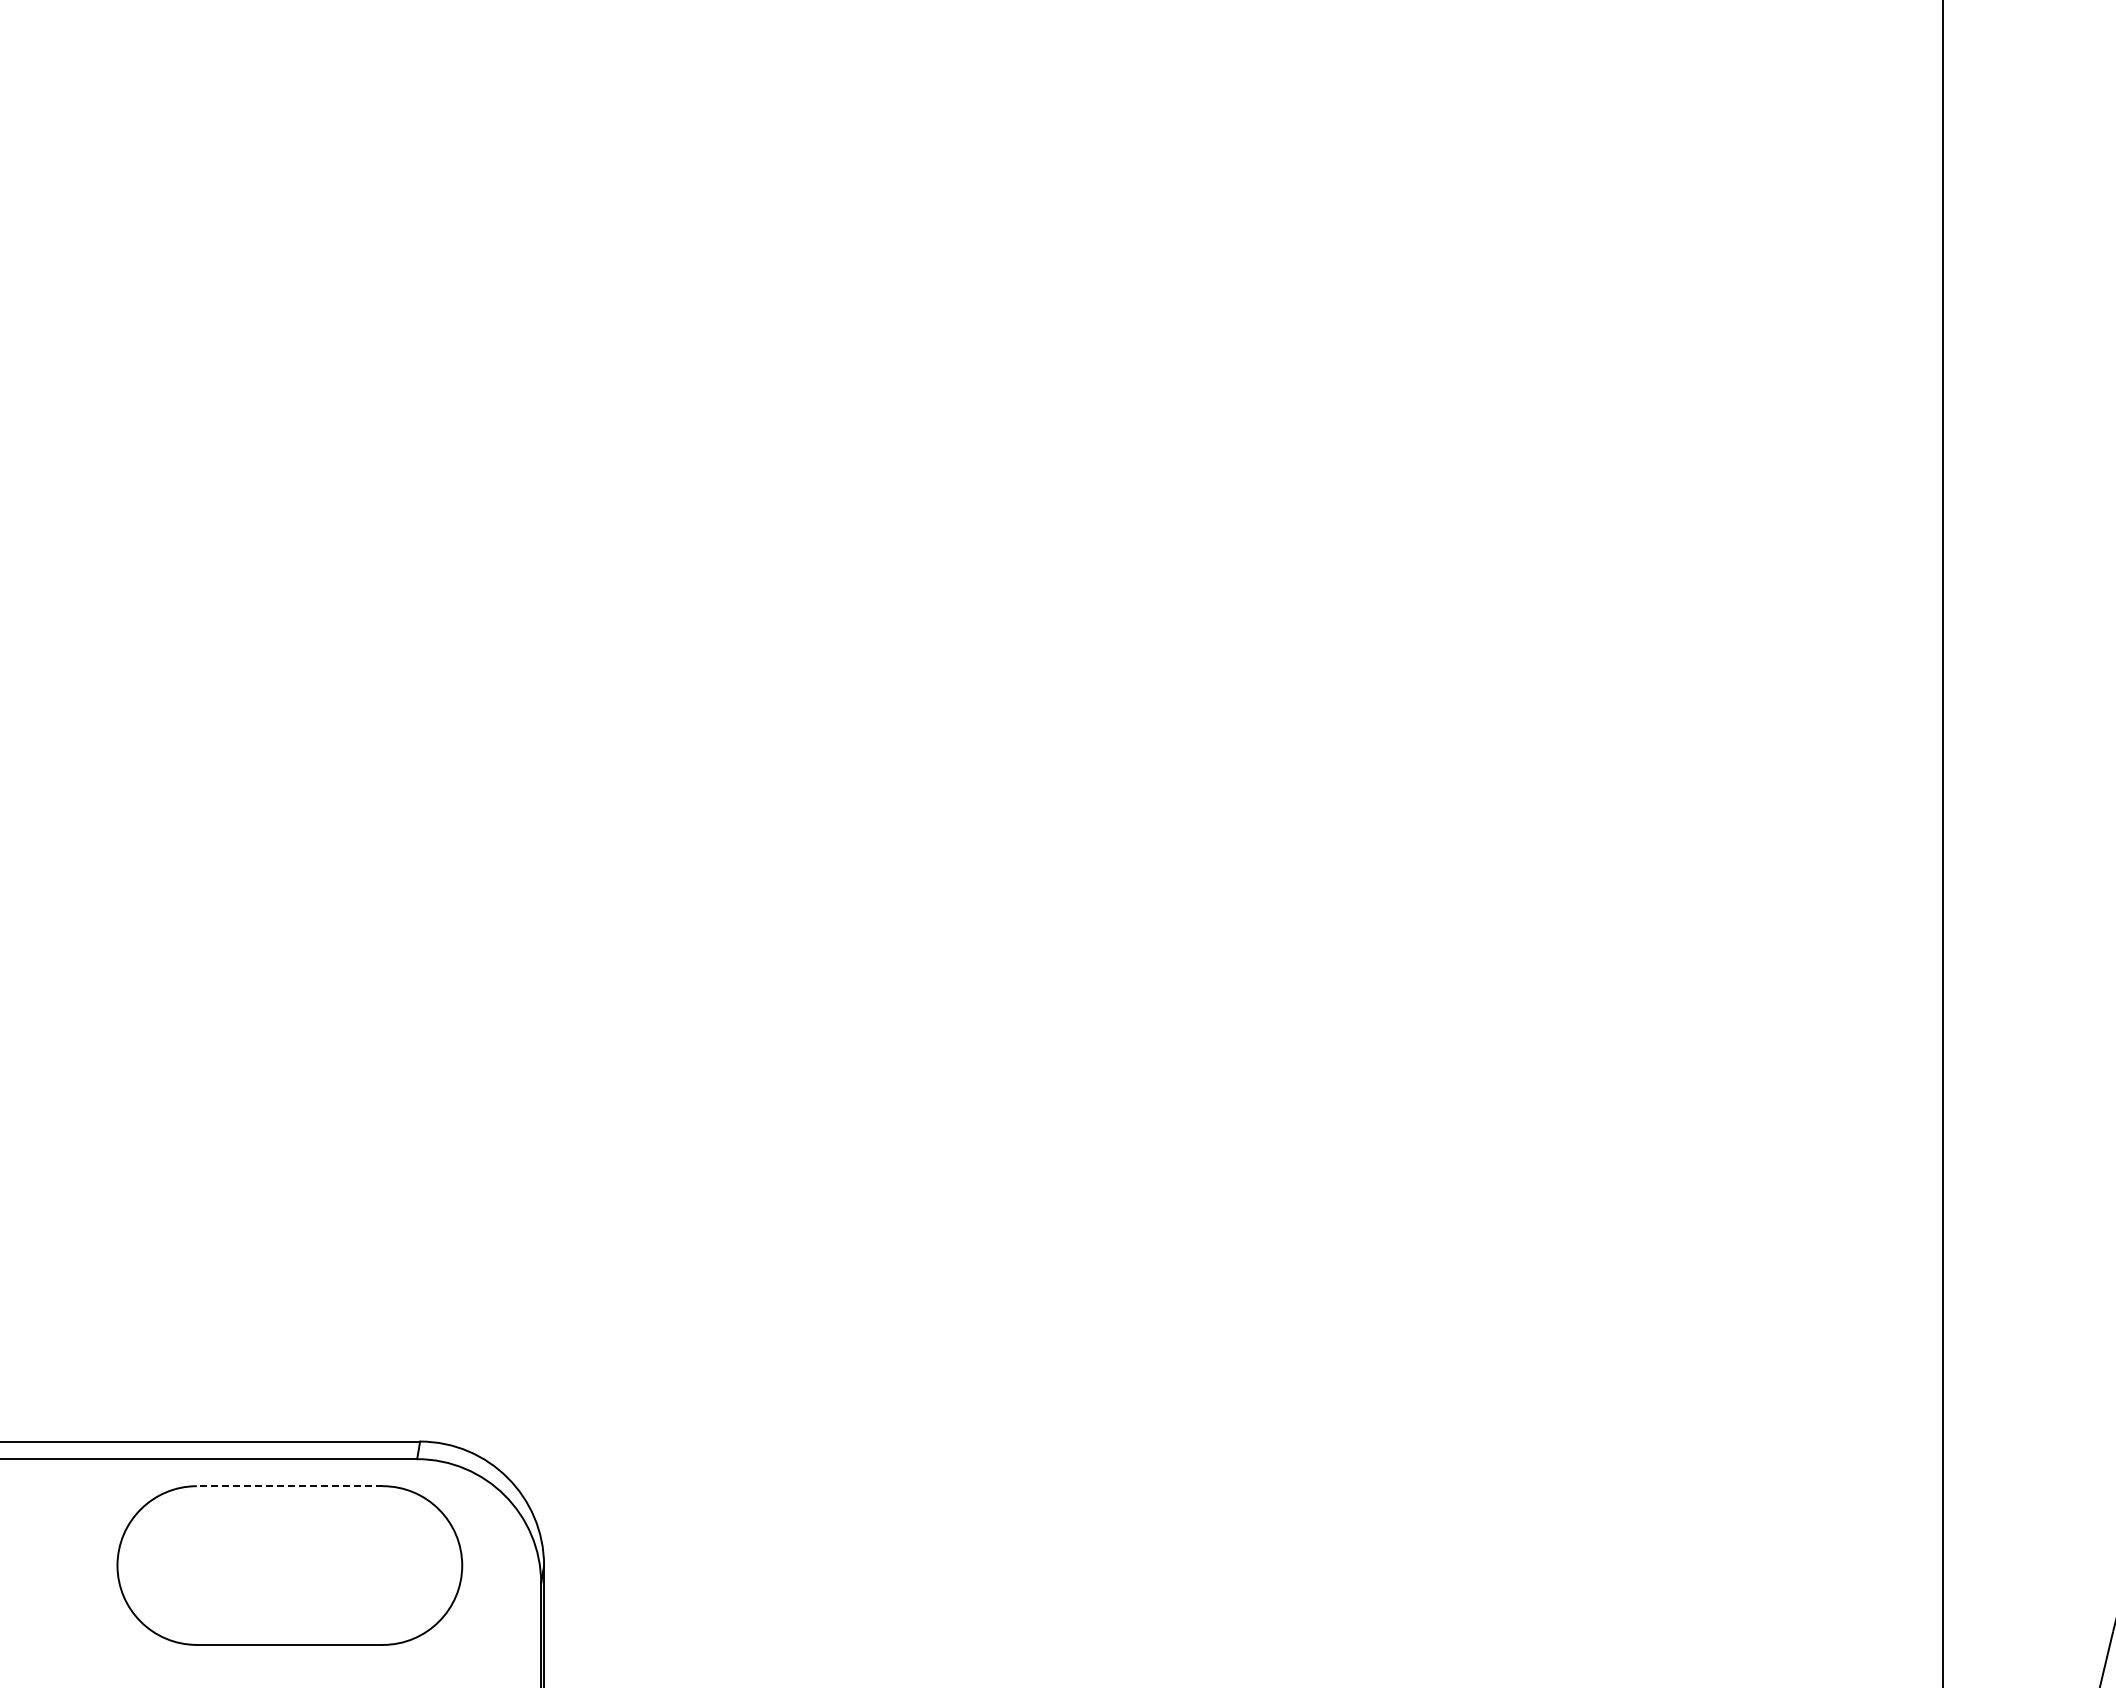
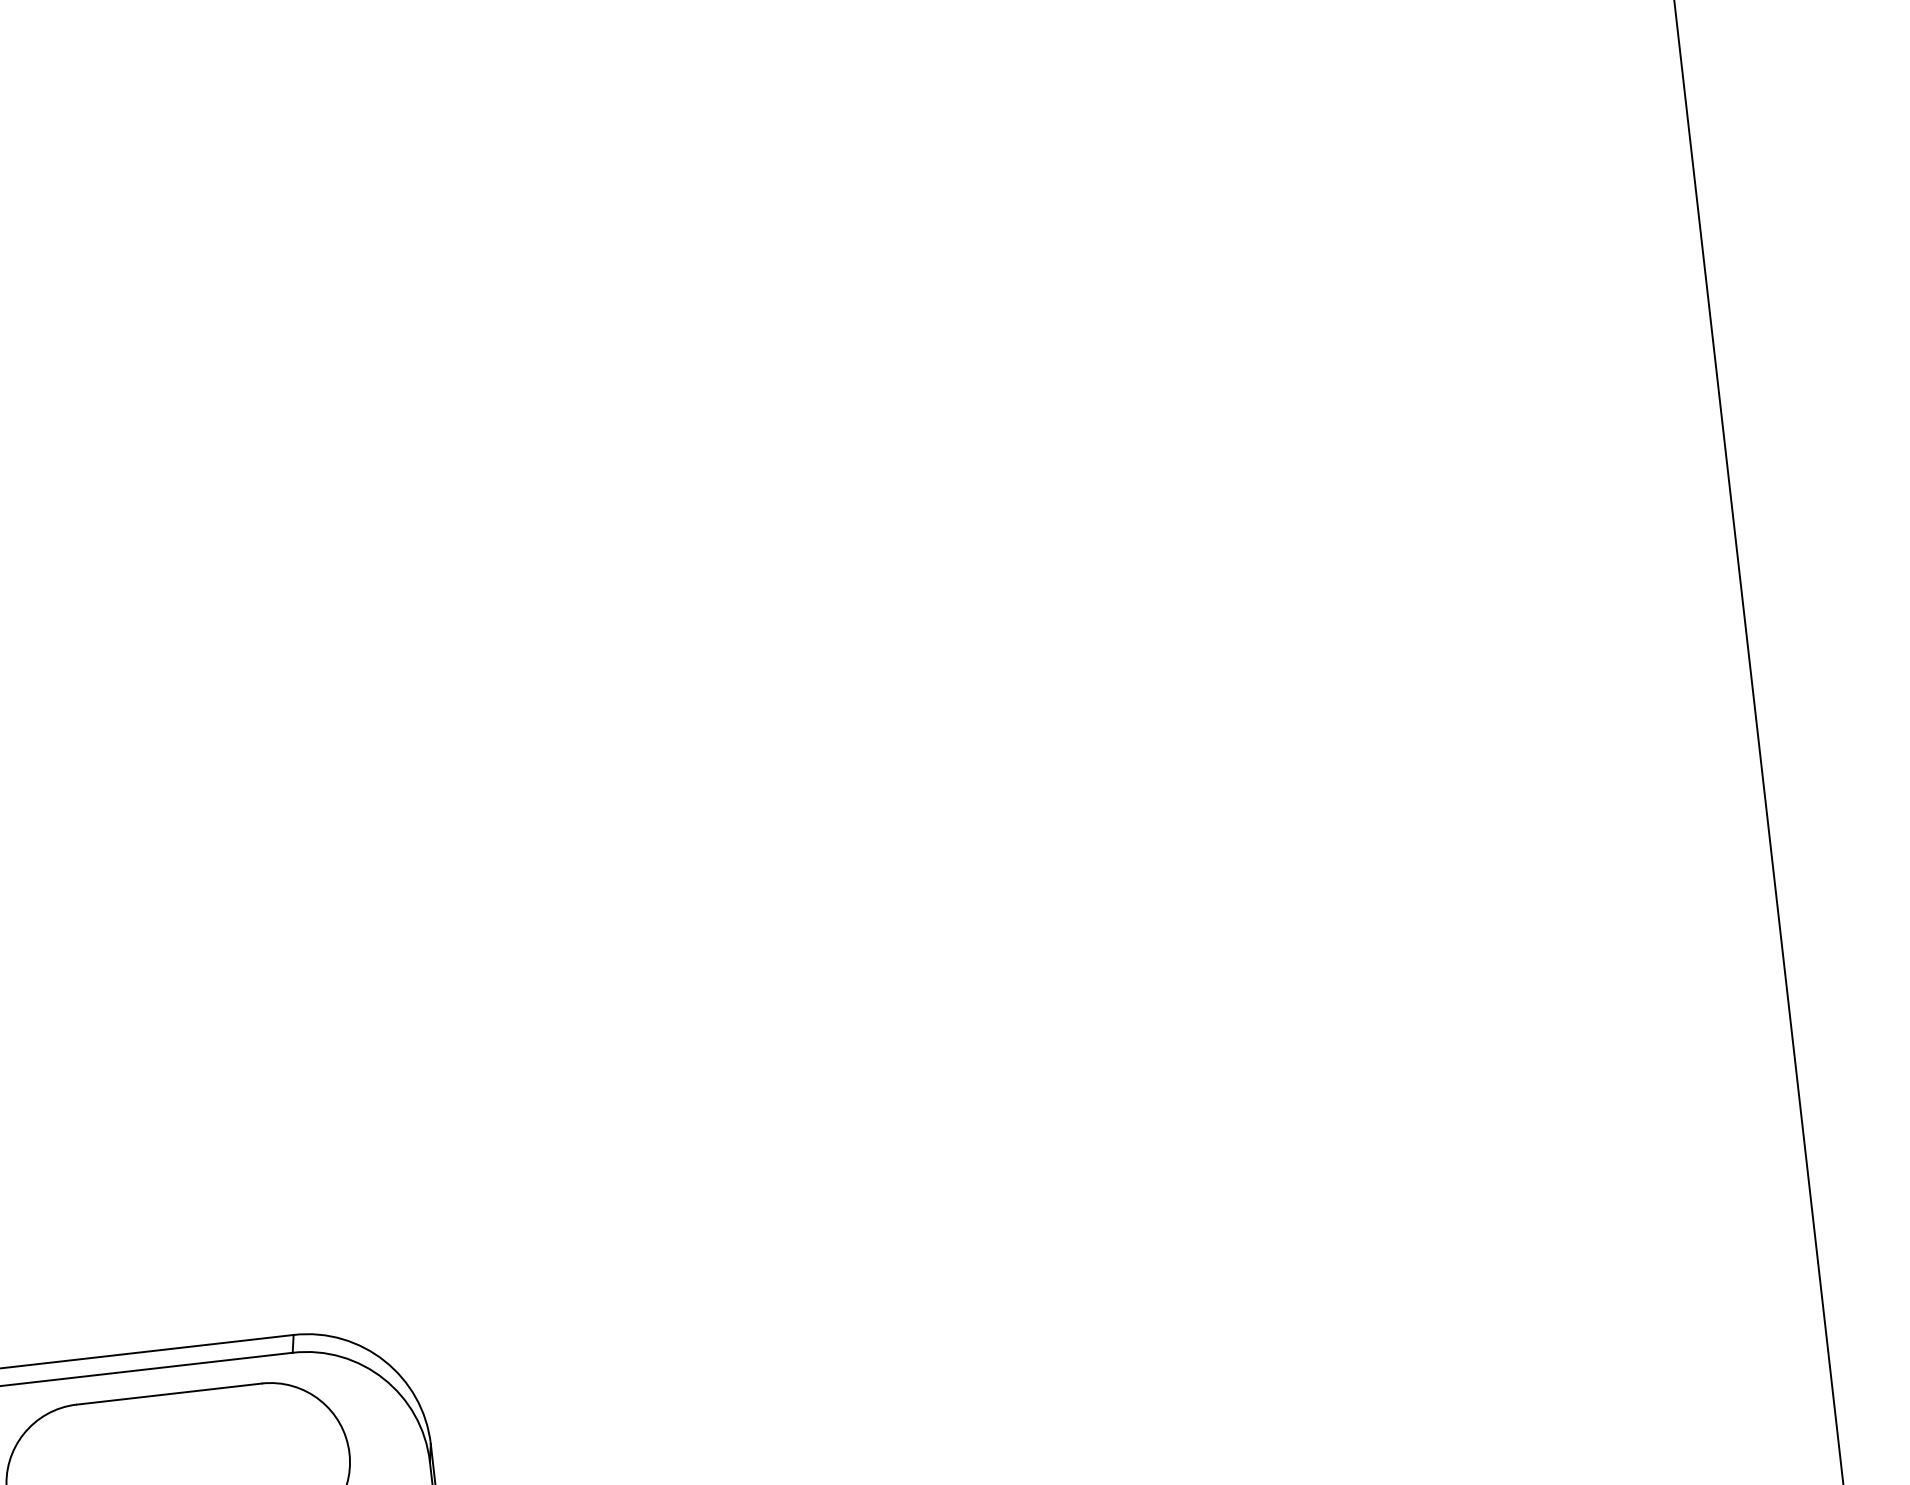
line: (289, 1486) -> (168, 1394), dashed -> solid

